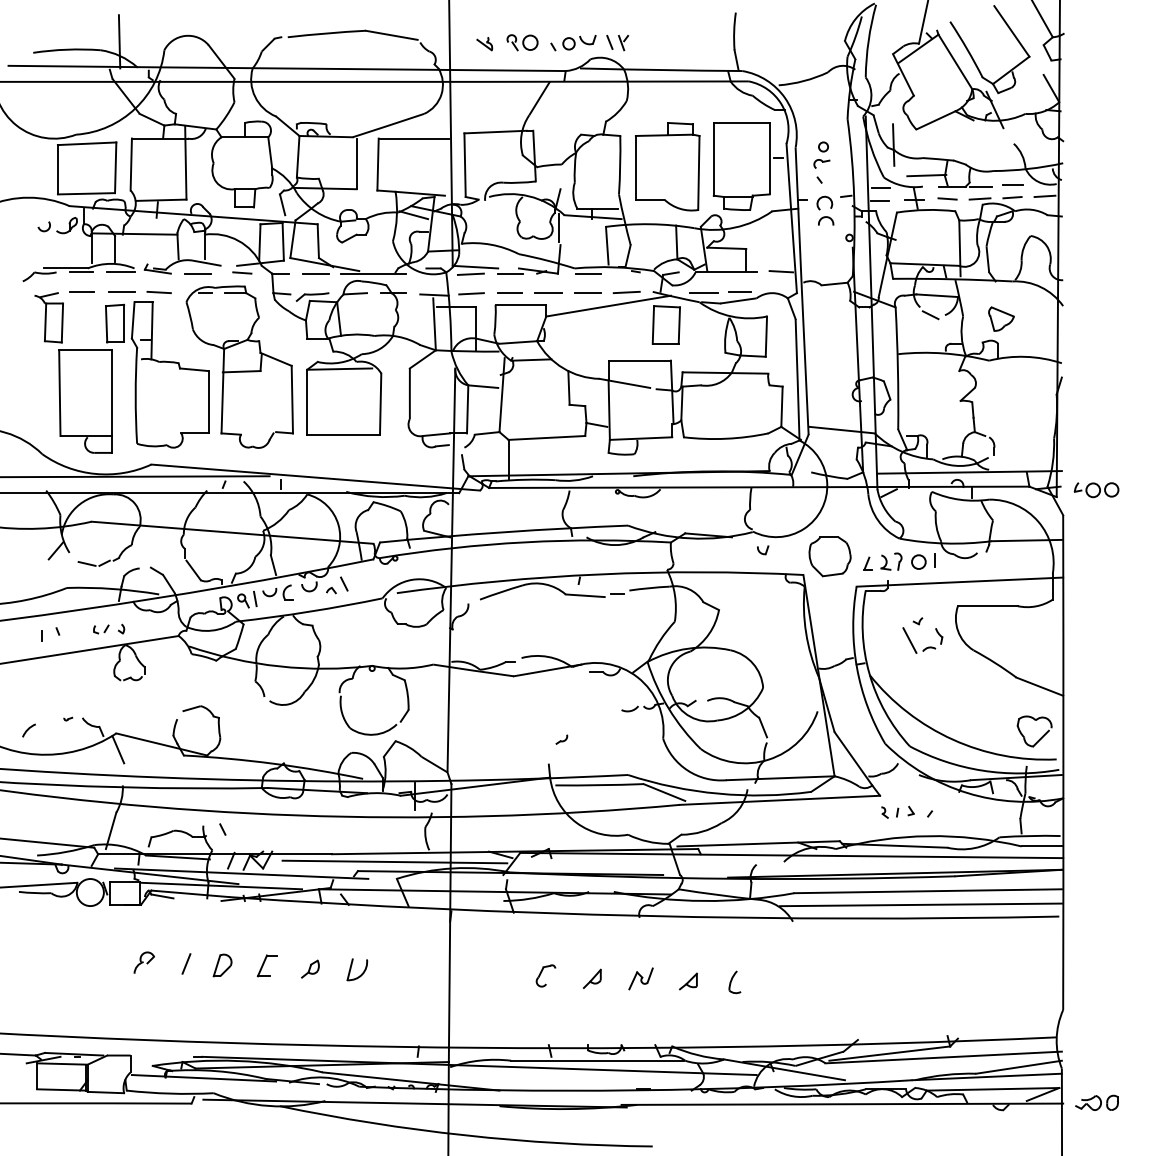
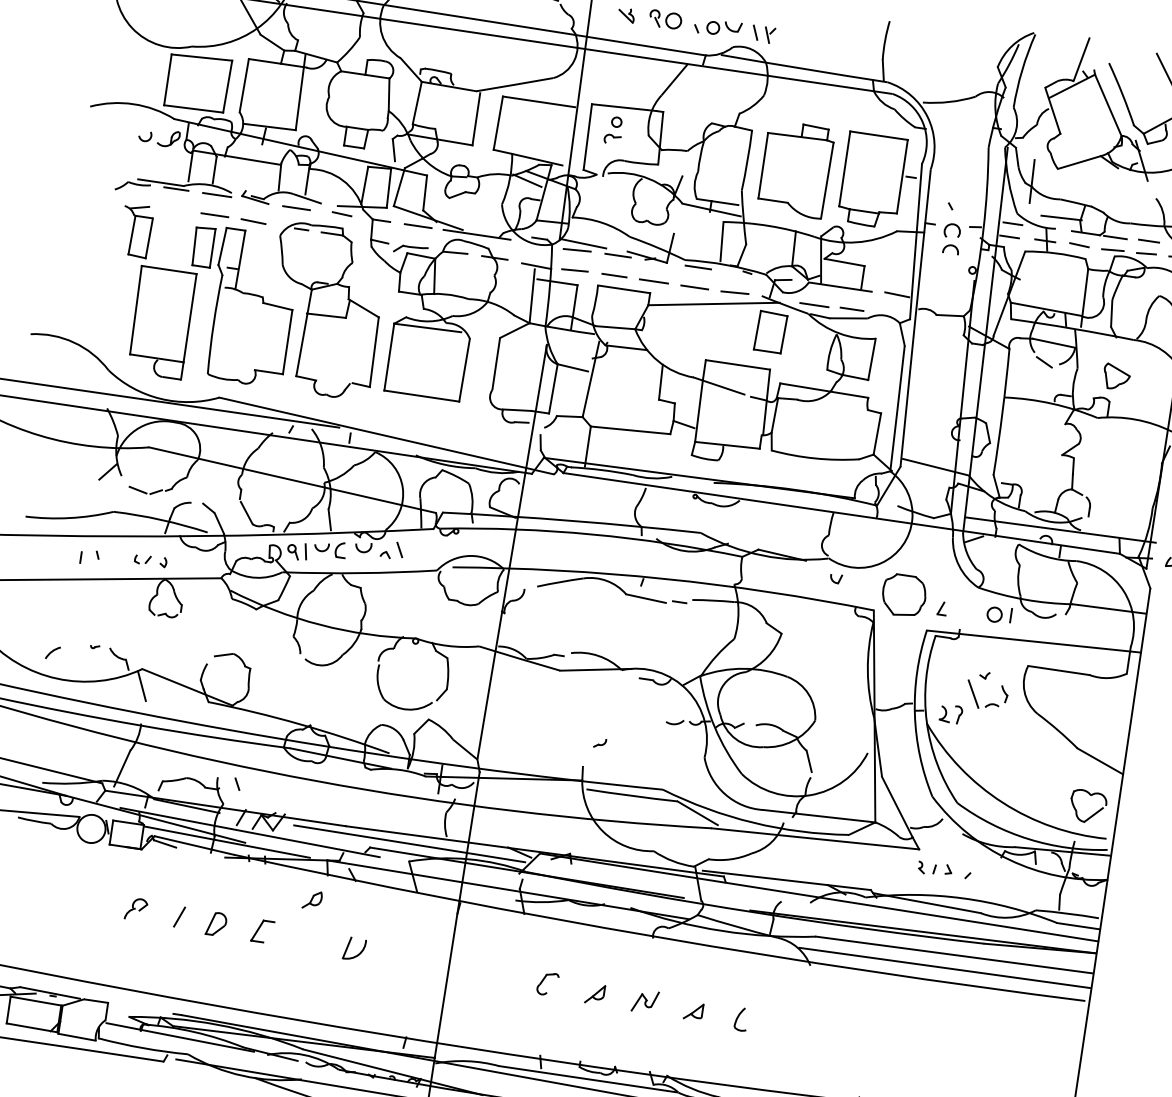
part: (821, 154) -> (613, 129), moved
line: (559, 227) -> (675, 215), removed
line: (81, 291) -> (173, 208), removed
part: (891, 561) -> (951, 713), moved
part: (310, 968) -> (312, 899), moved

